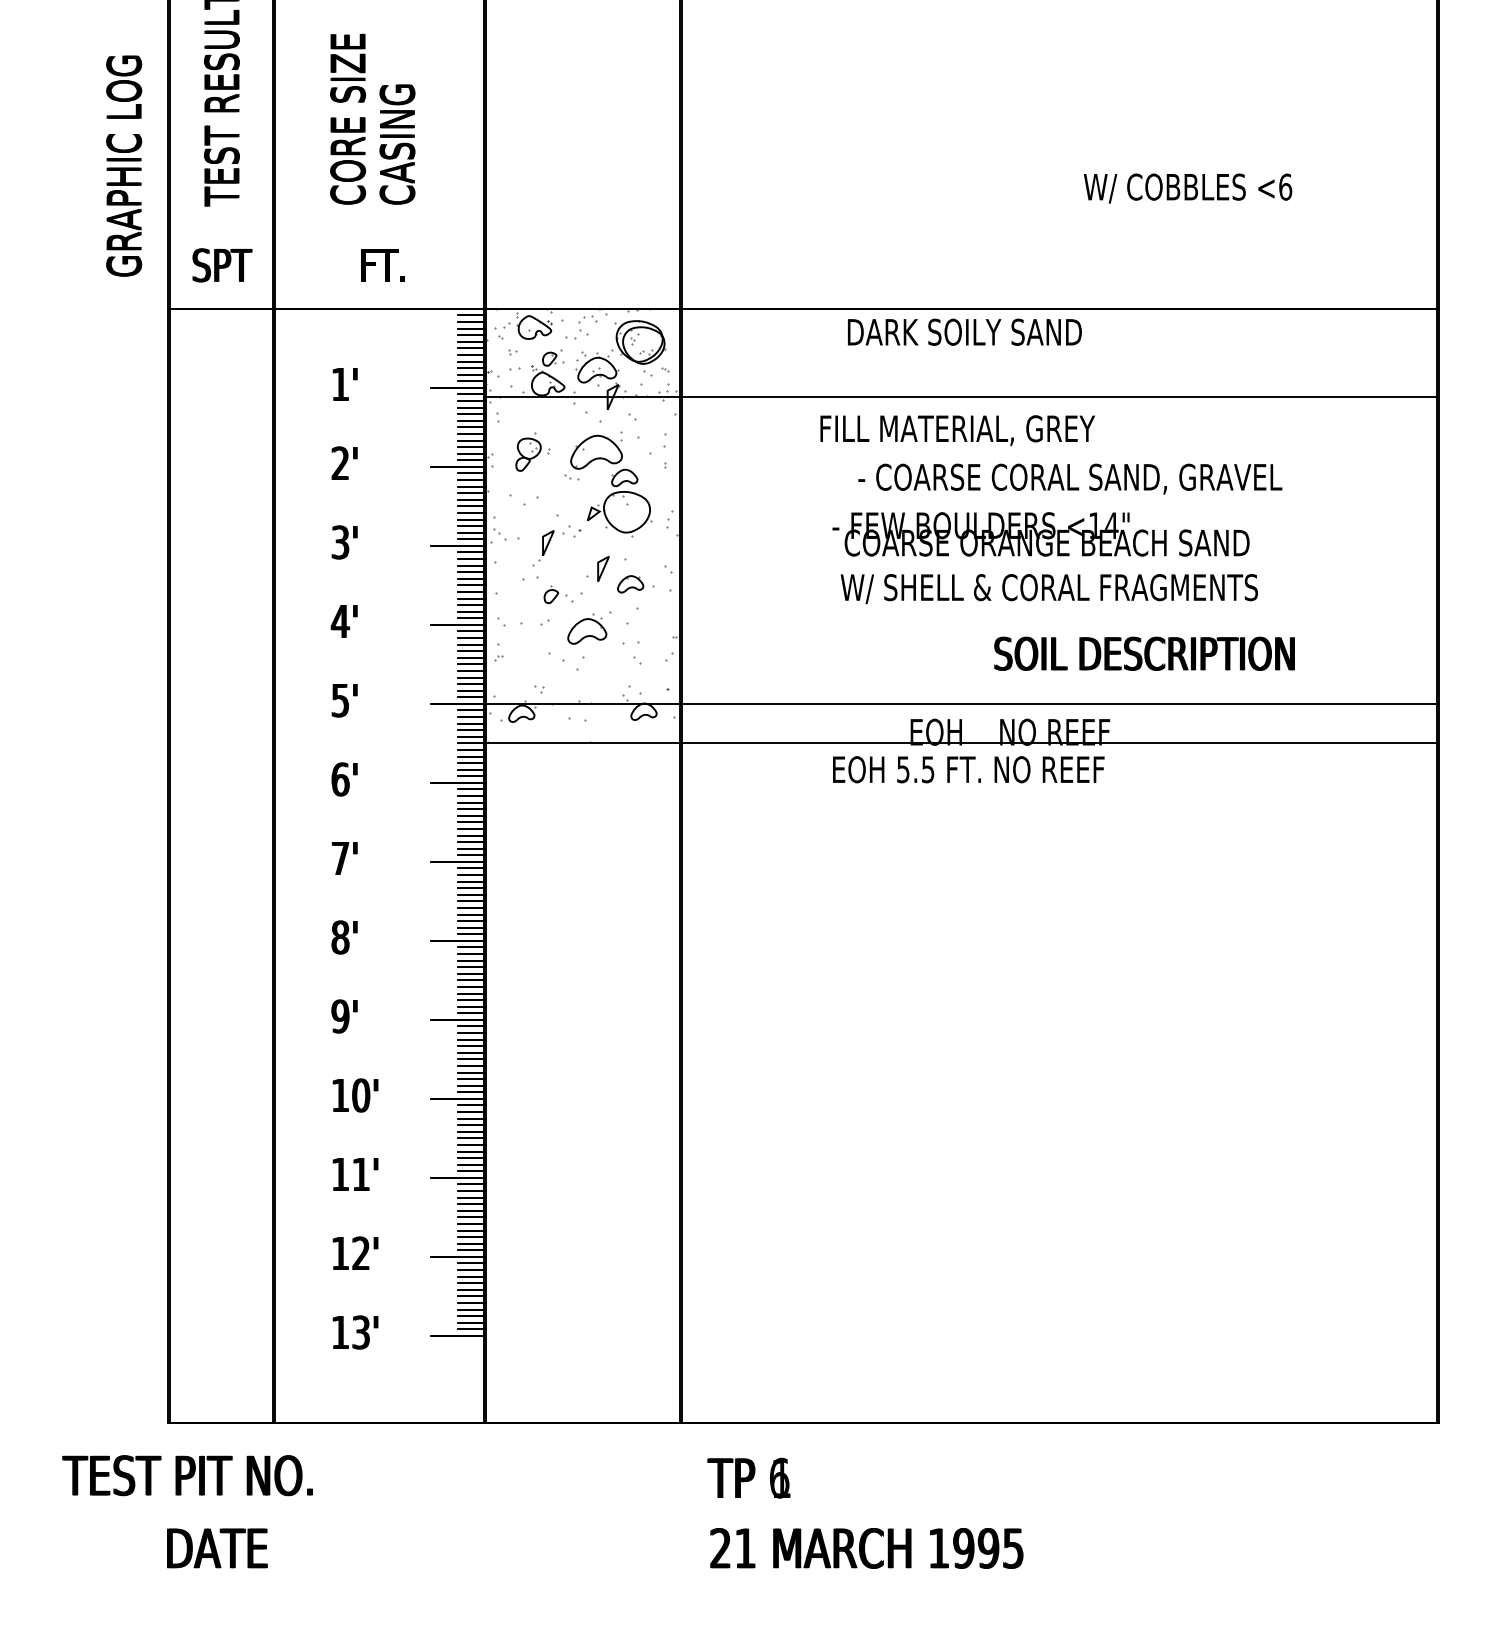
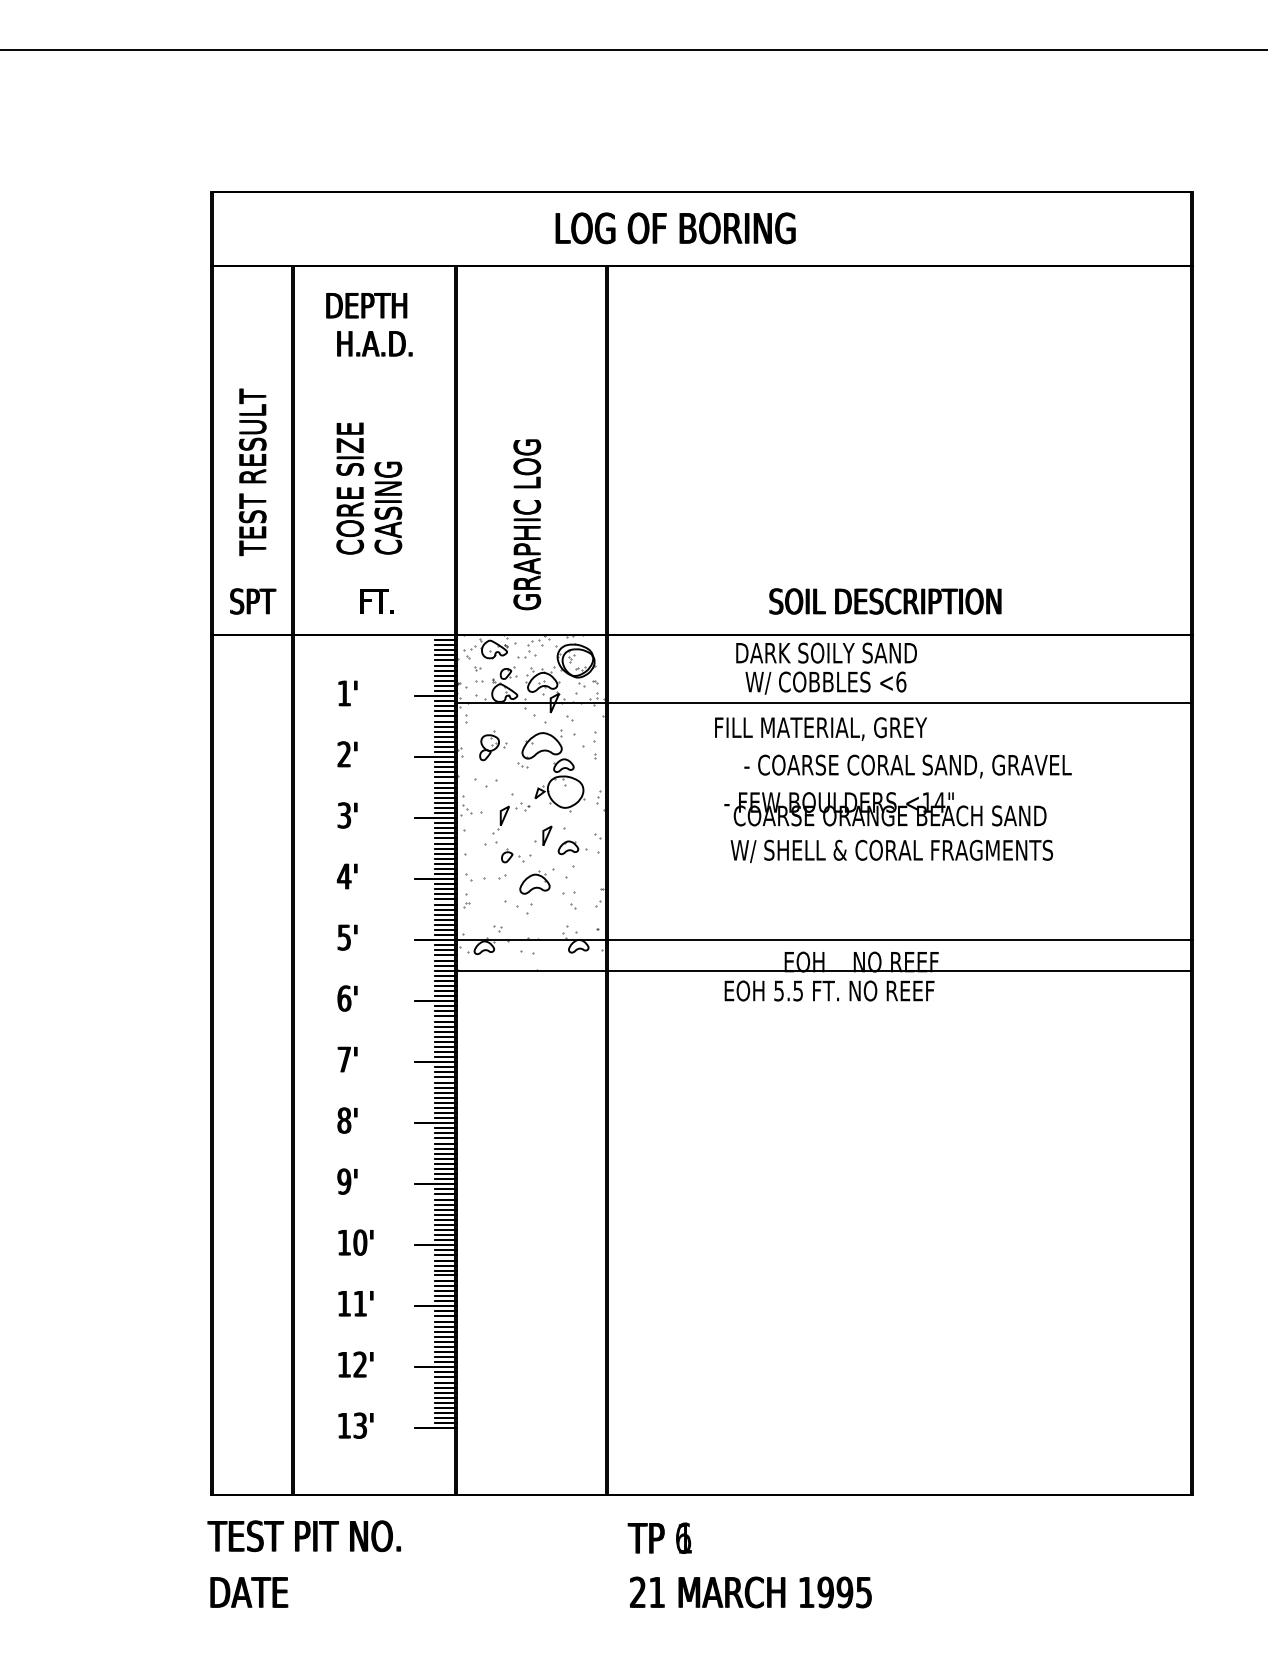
text: (124, 165) -> (527, 524), moved
text: (1187, 187) -> (825, 682), moved
text: (1144, 653) -> (885, 601), moved
text: (186, 1475) -> (303, 1536), moved

